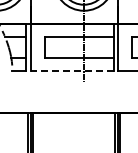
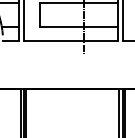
line: (71, 70) -> (69, 41), dashed -> solid

